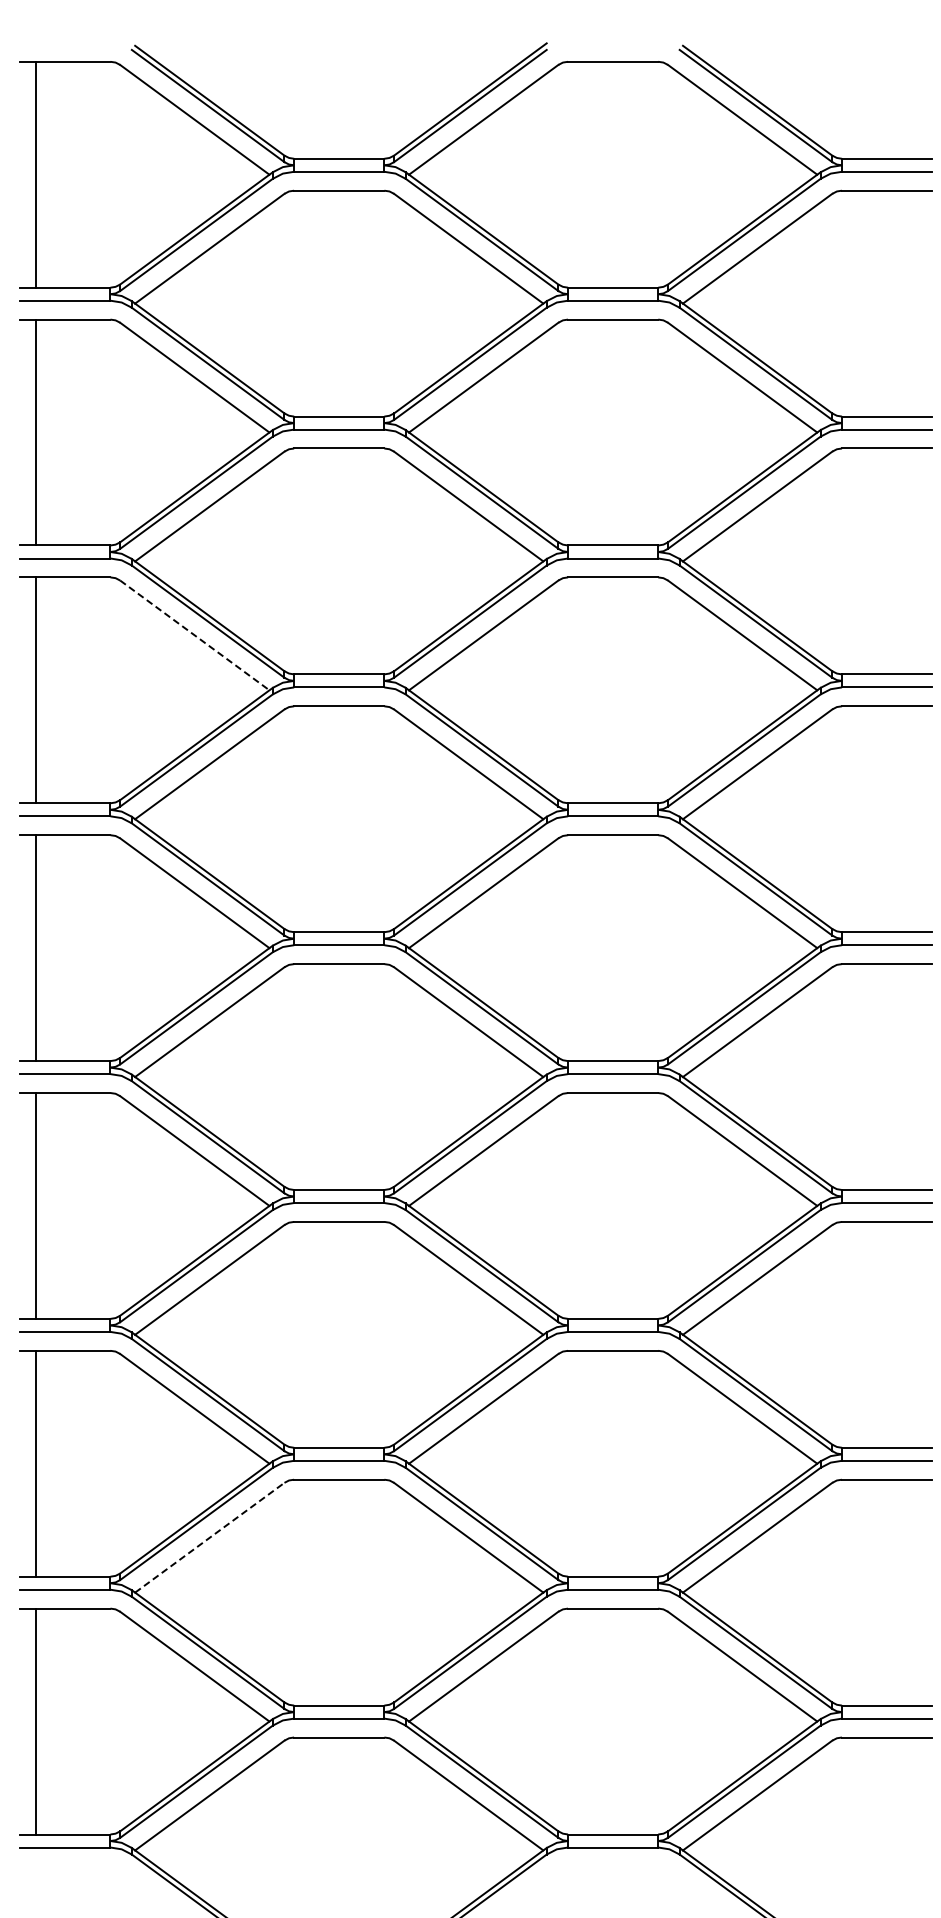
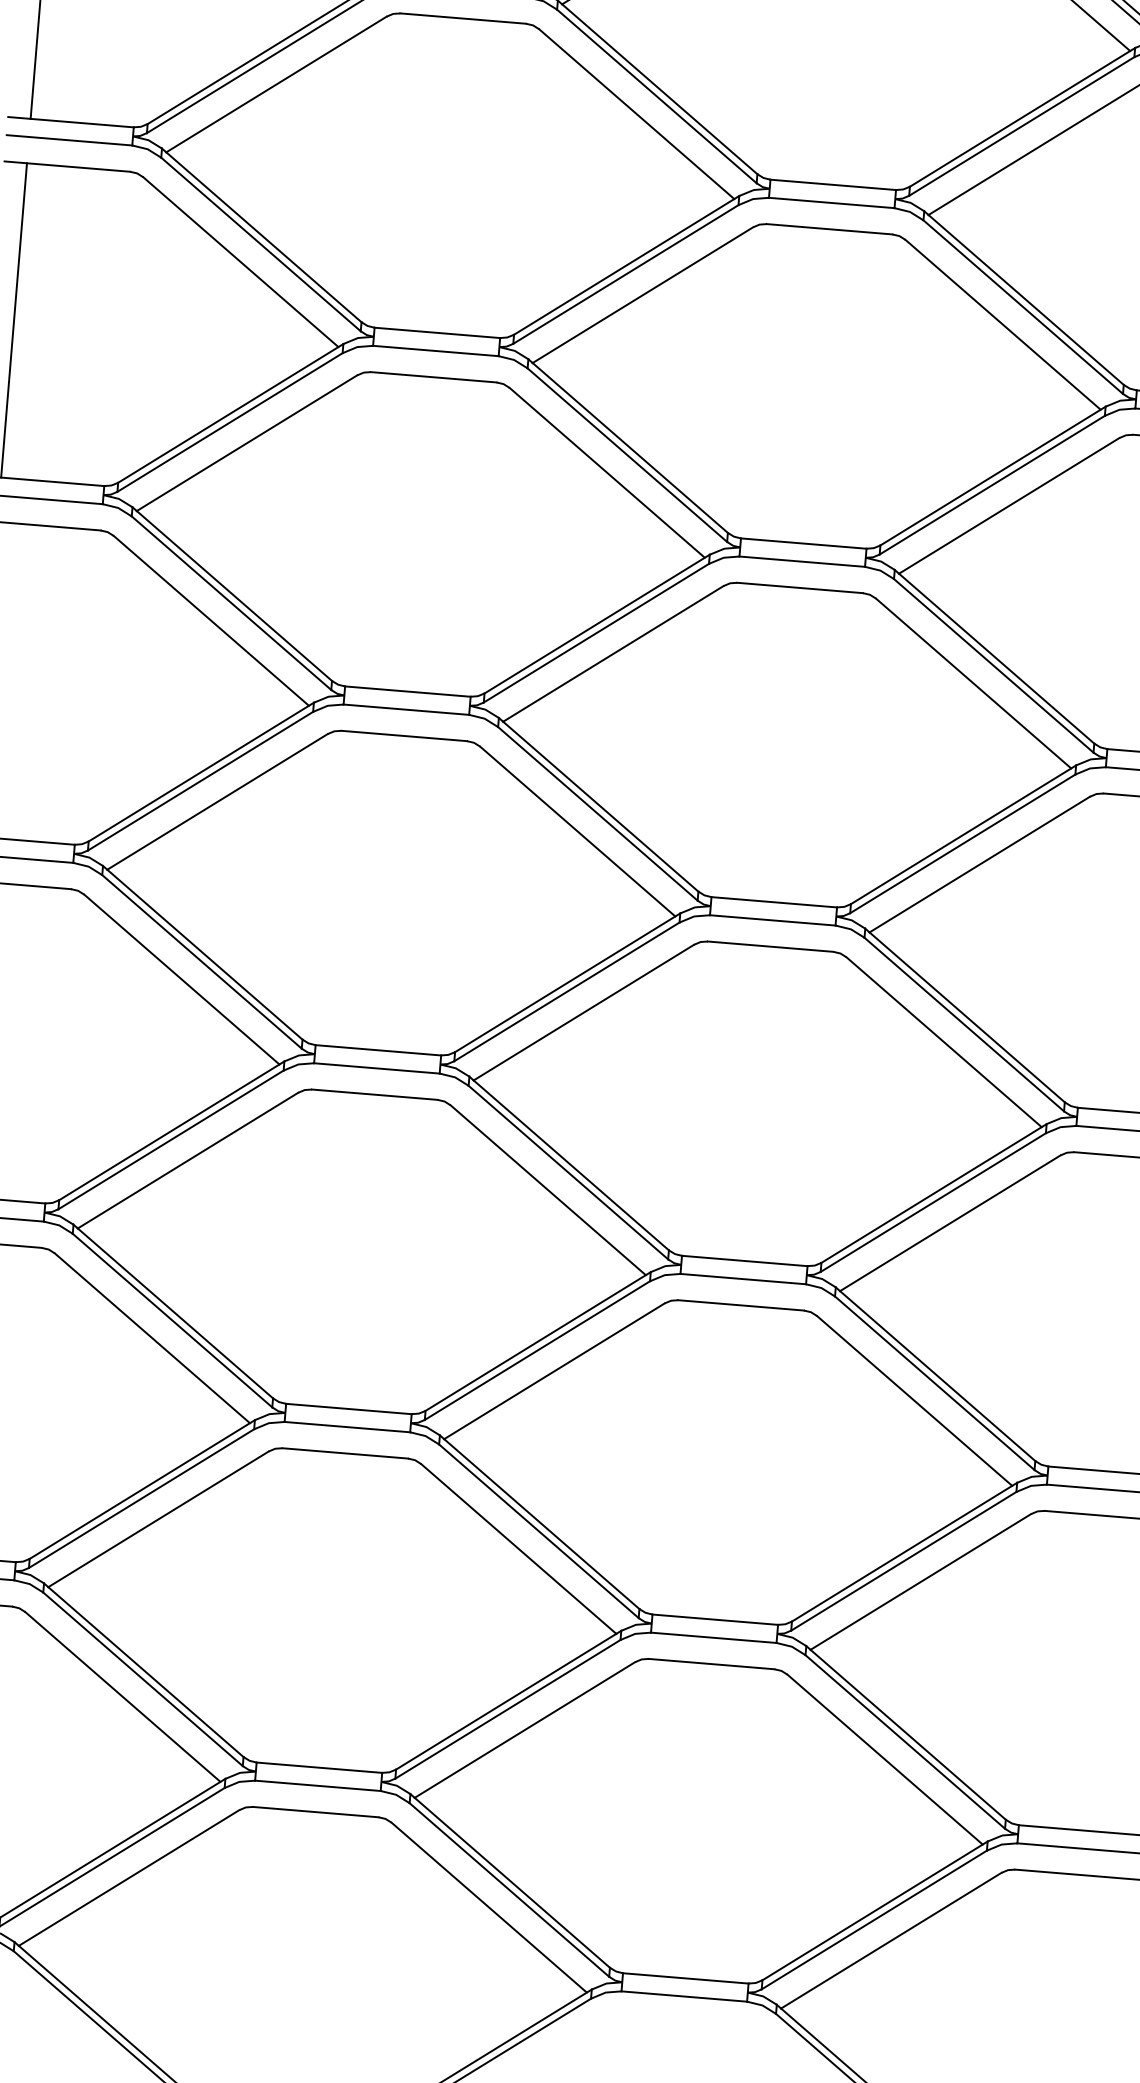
line: (194, 635) -> (240, 262), dashed -> solid
line: (209, 1537) -> (158, 1518), dashed -> solid

